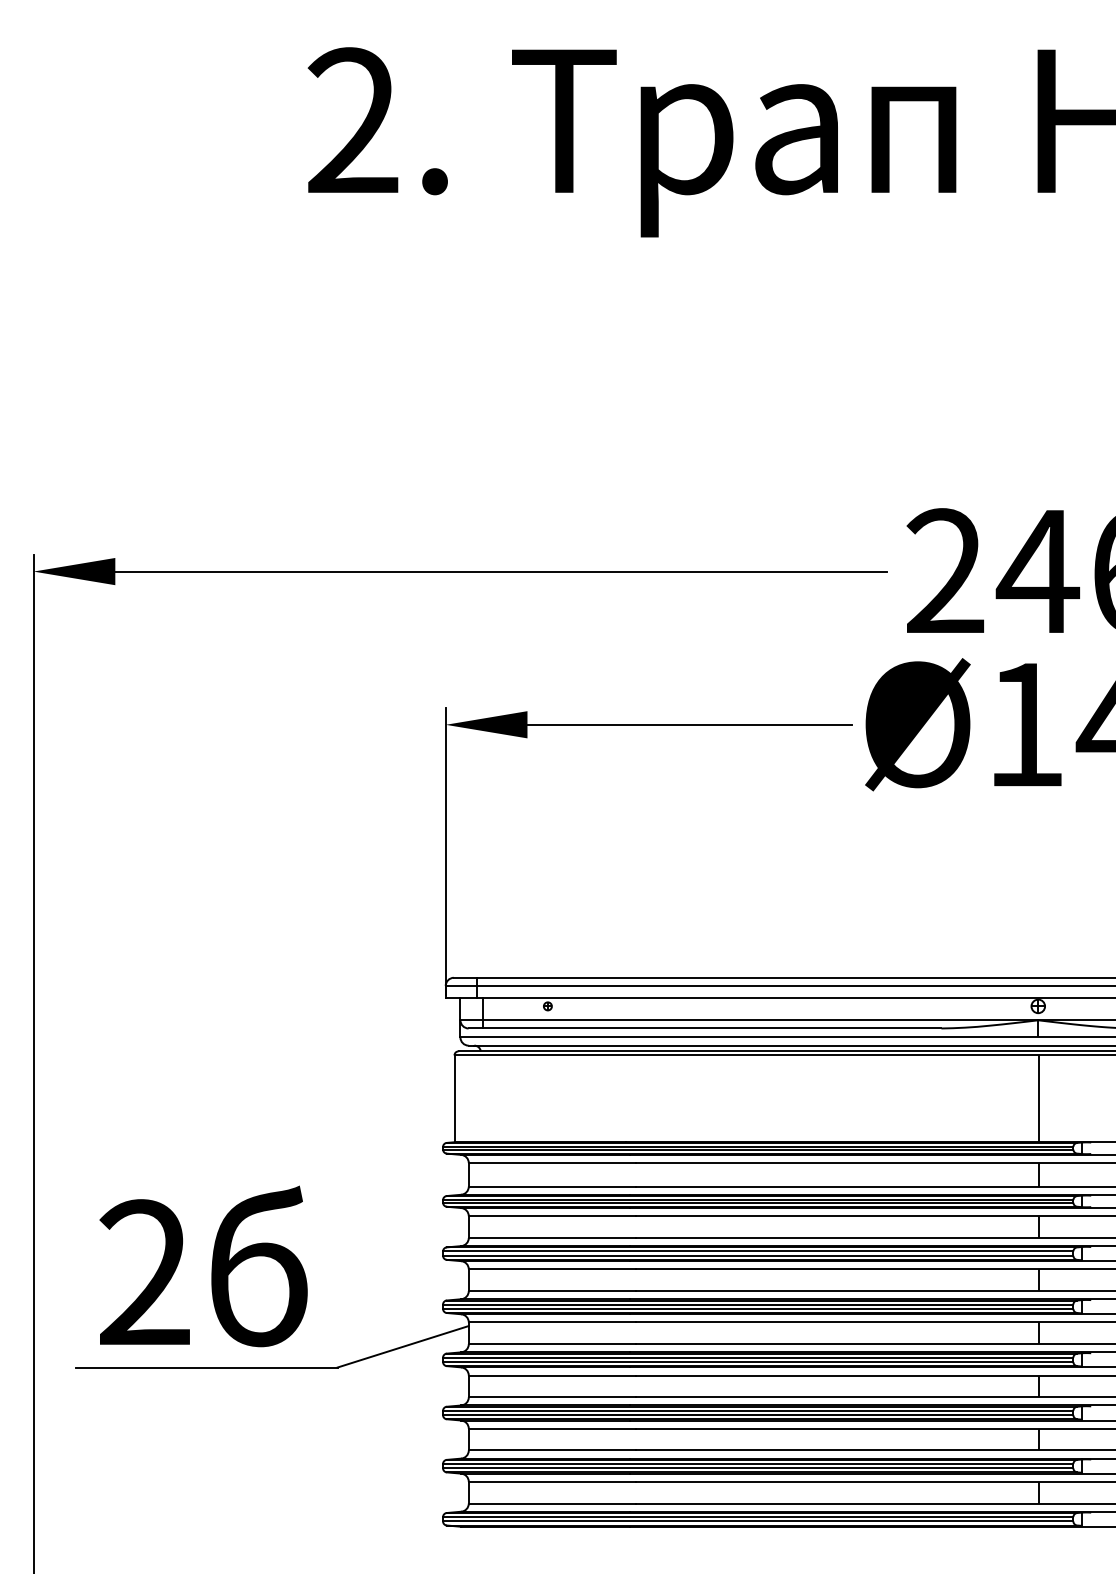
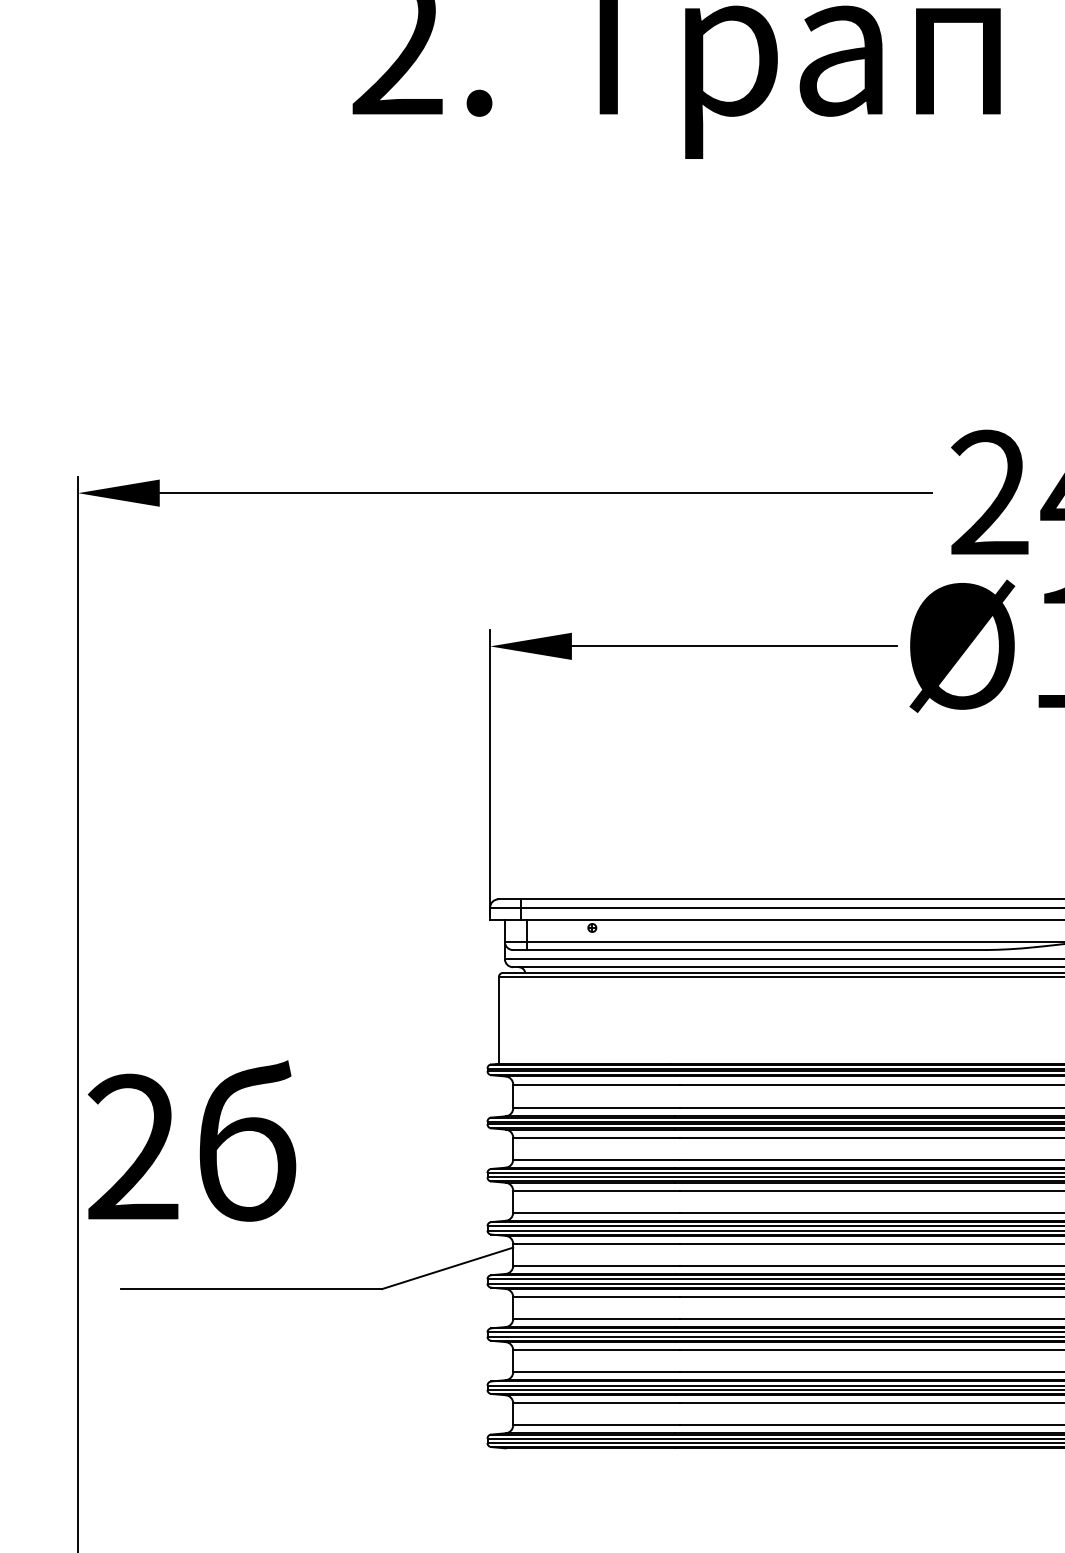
text: (203, 1266) -> (191, 1141), moved

